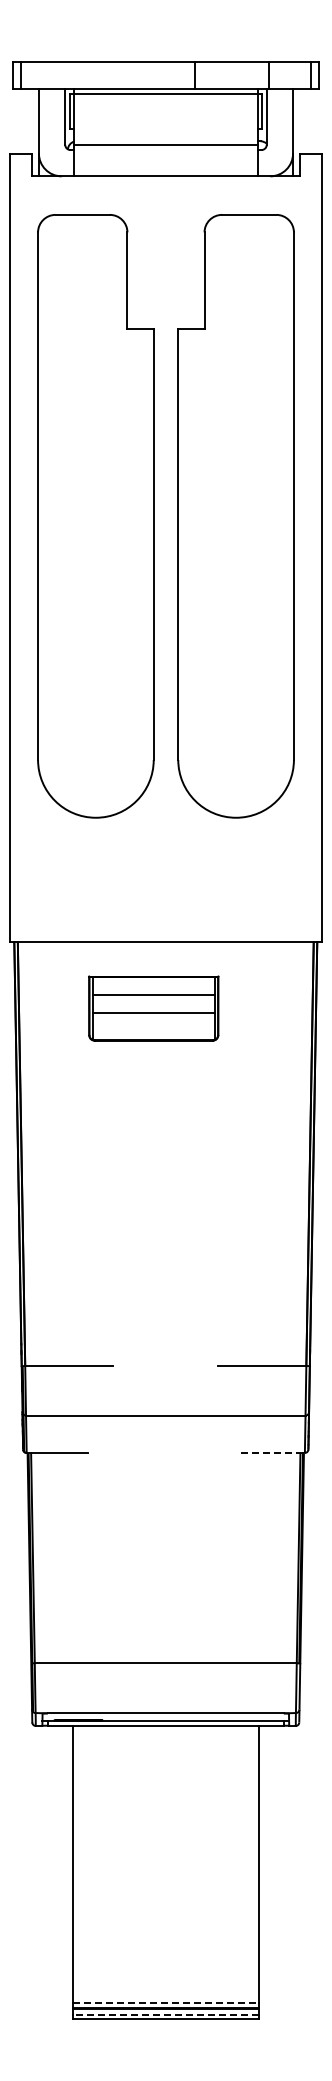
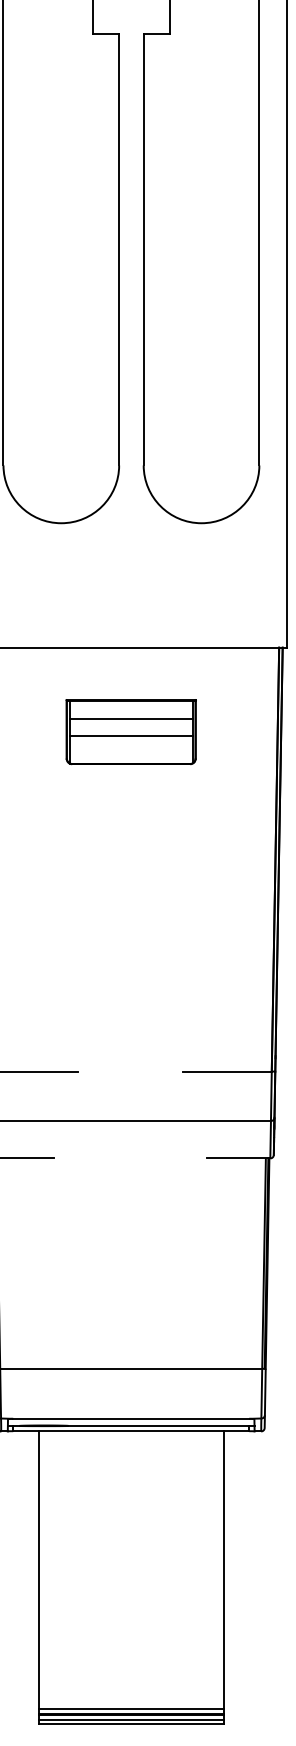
part: (153, 1008) -> (130, 731), moved
line: (273, 1452) -> (238, 1157), dashed -> solid
line: (166, 2003) -> (131, 1708), dashed -> solid
line: (166, 2014) -> (131, 1719), dashed -> solid

